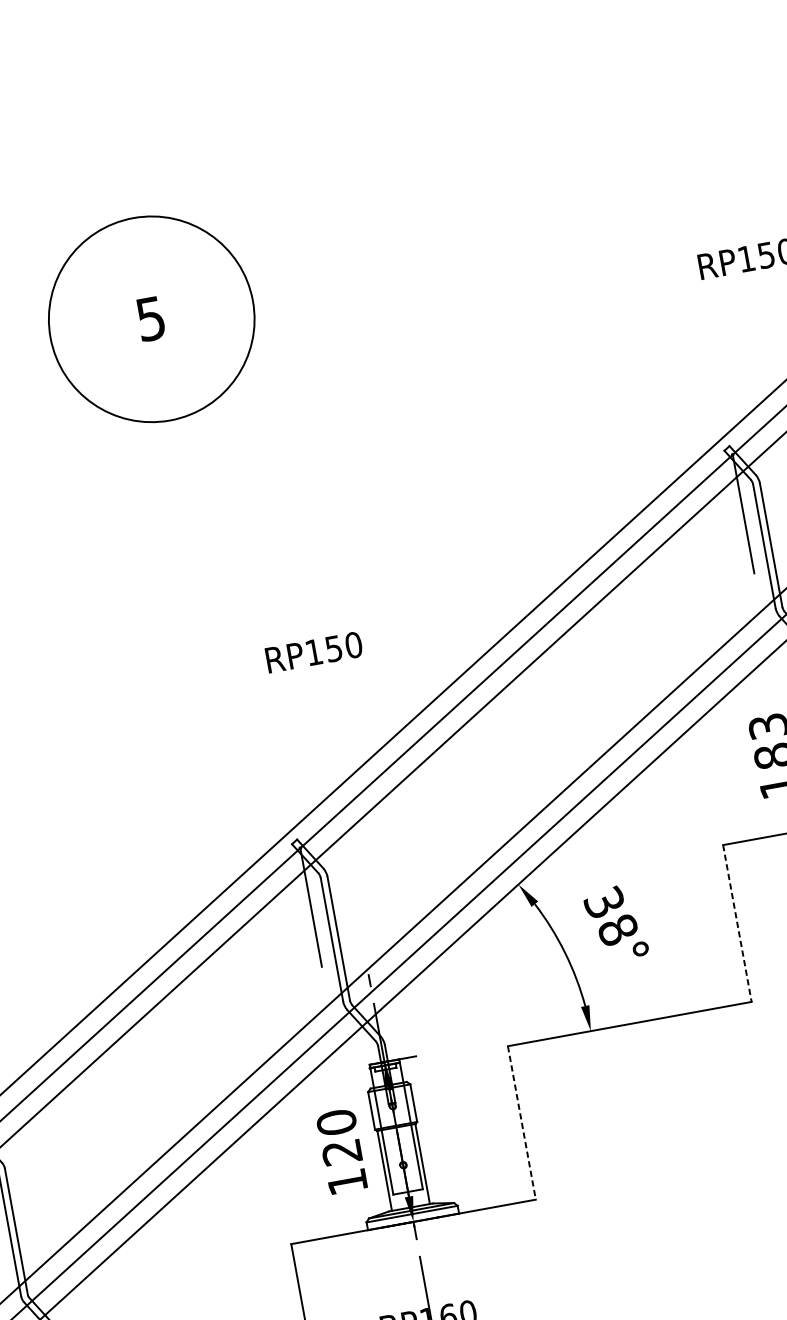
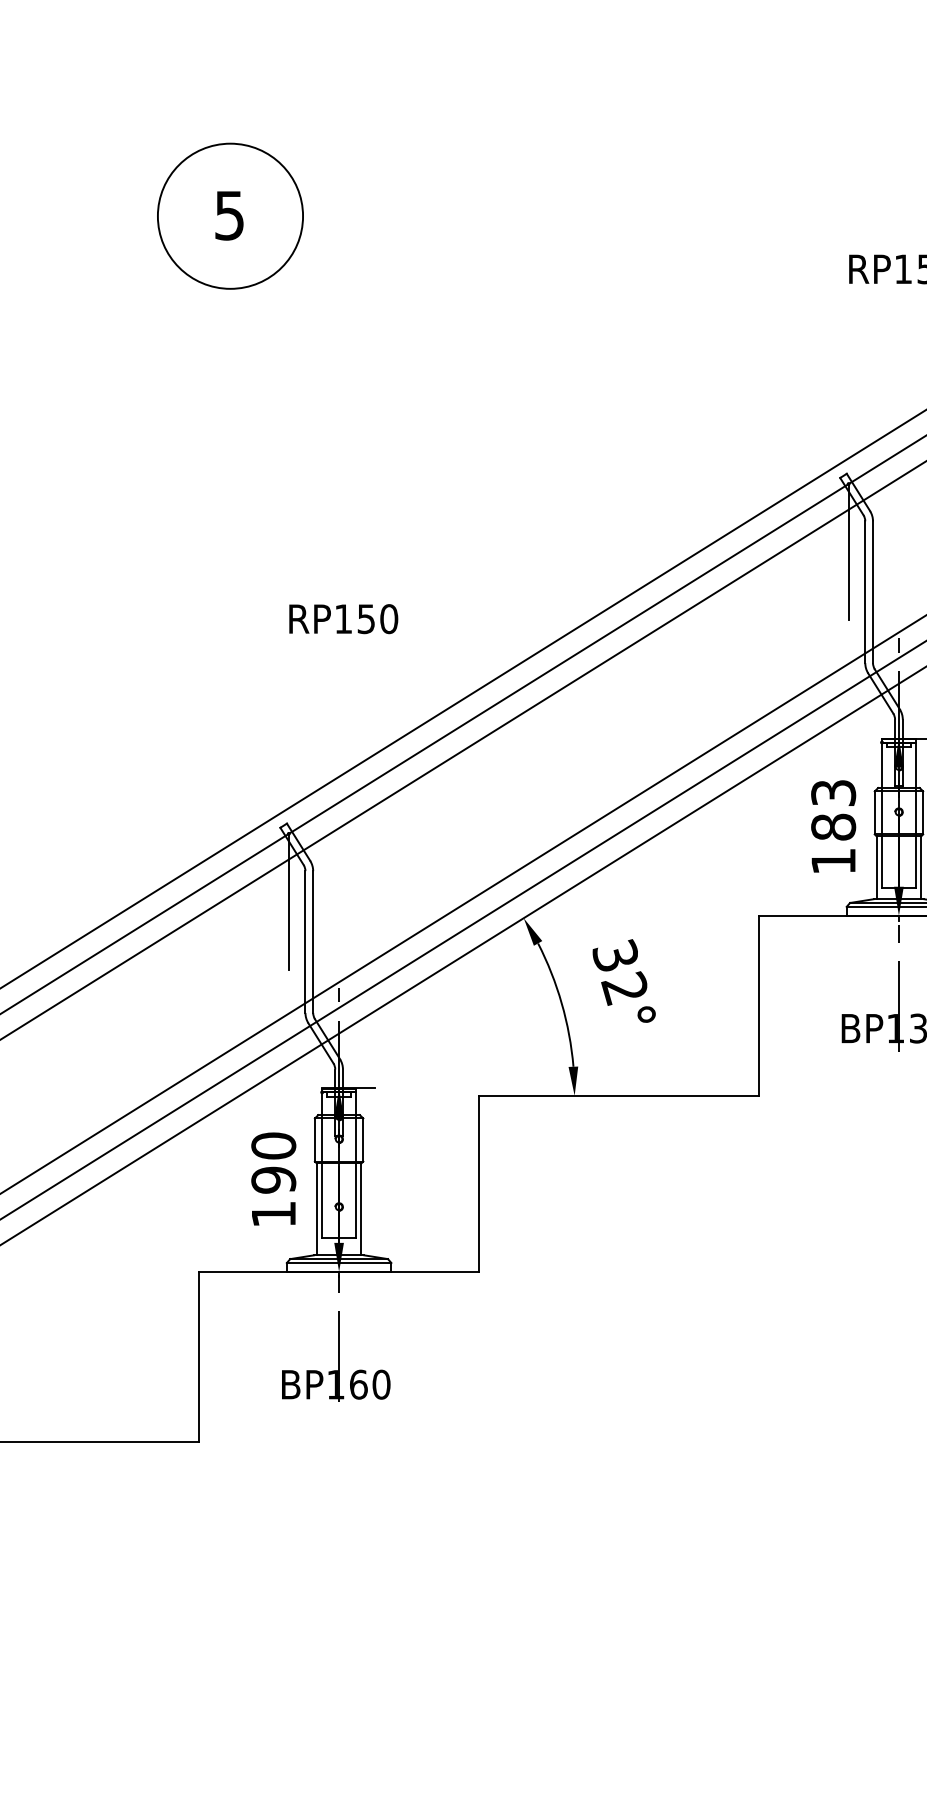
circle: (151, 318) -> (230, 215), size x0.62
line: (737, 923) -> (759, 1005), dashed -> solid
text: (617, 929) -> (624, 988), 38° -> 32°
line: (522, 1123) -> (479, 1184), dashed -> solid
text: (341, 1151) -> (273, 1179), 120 -> 190

